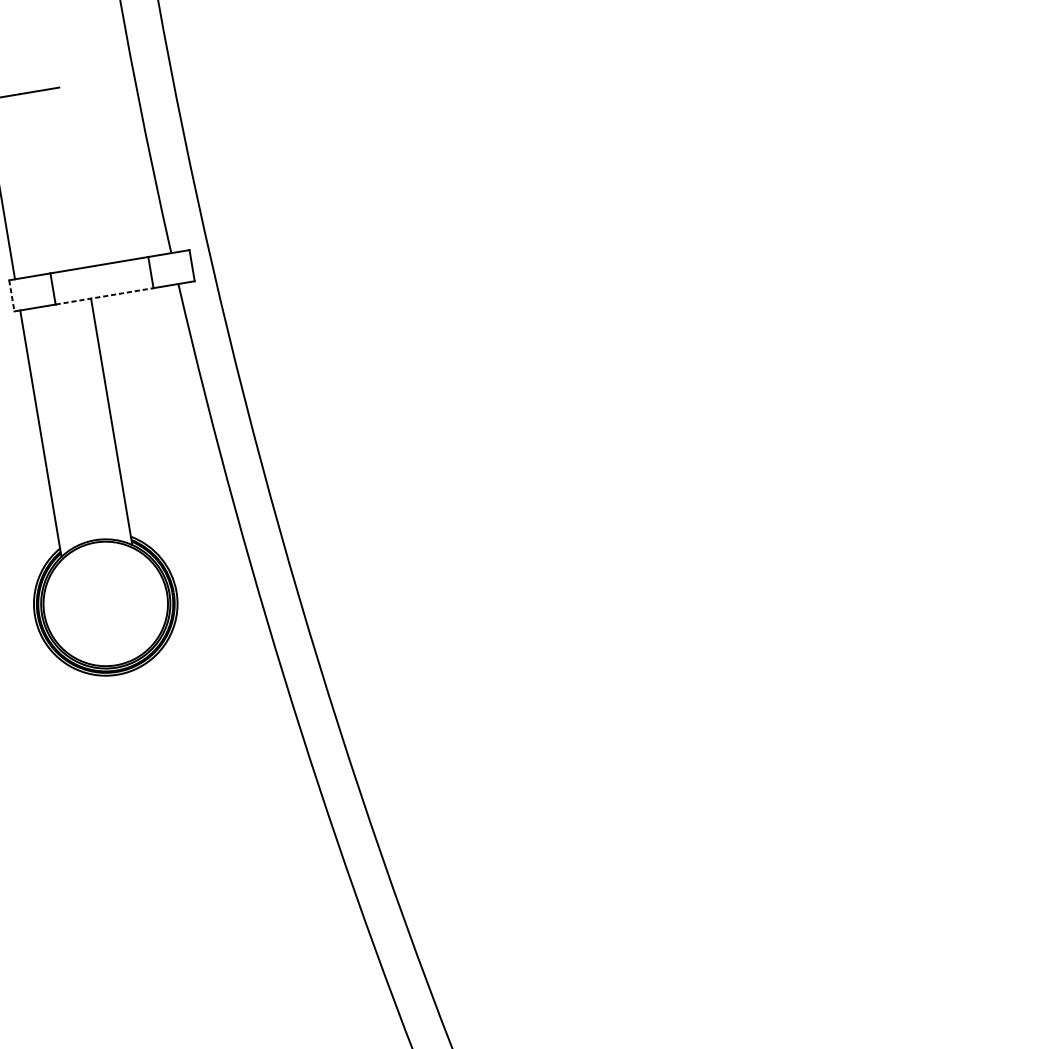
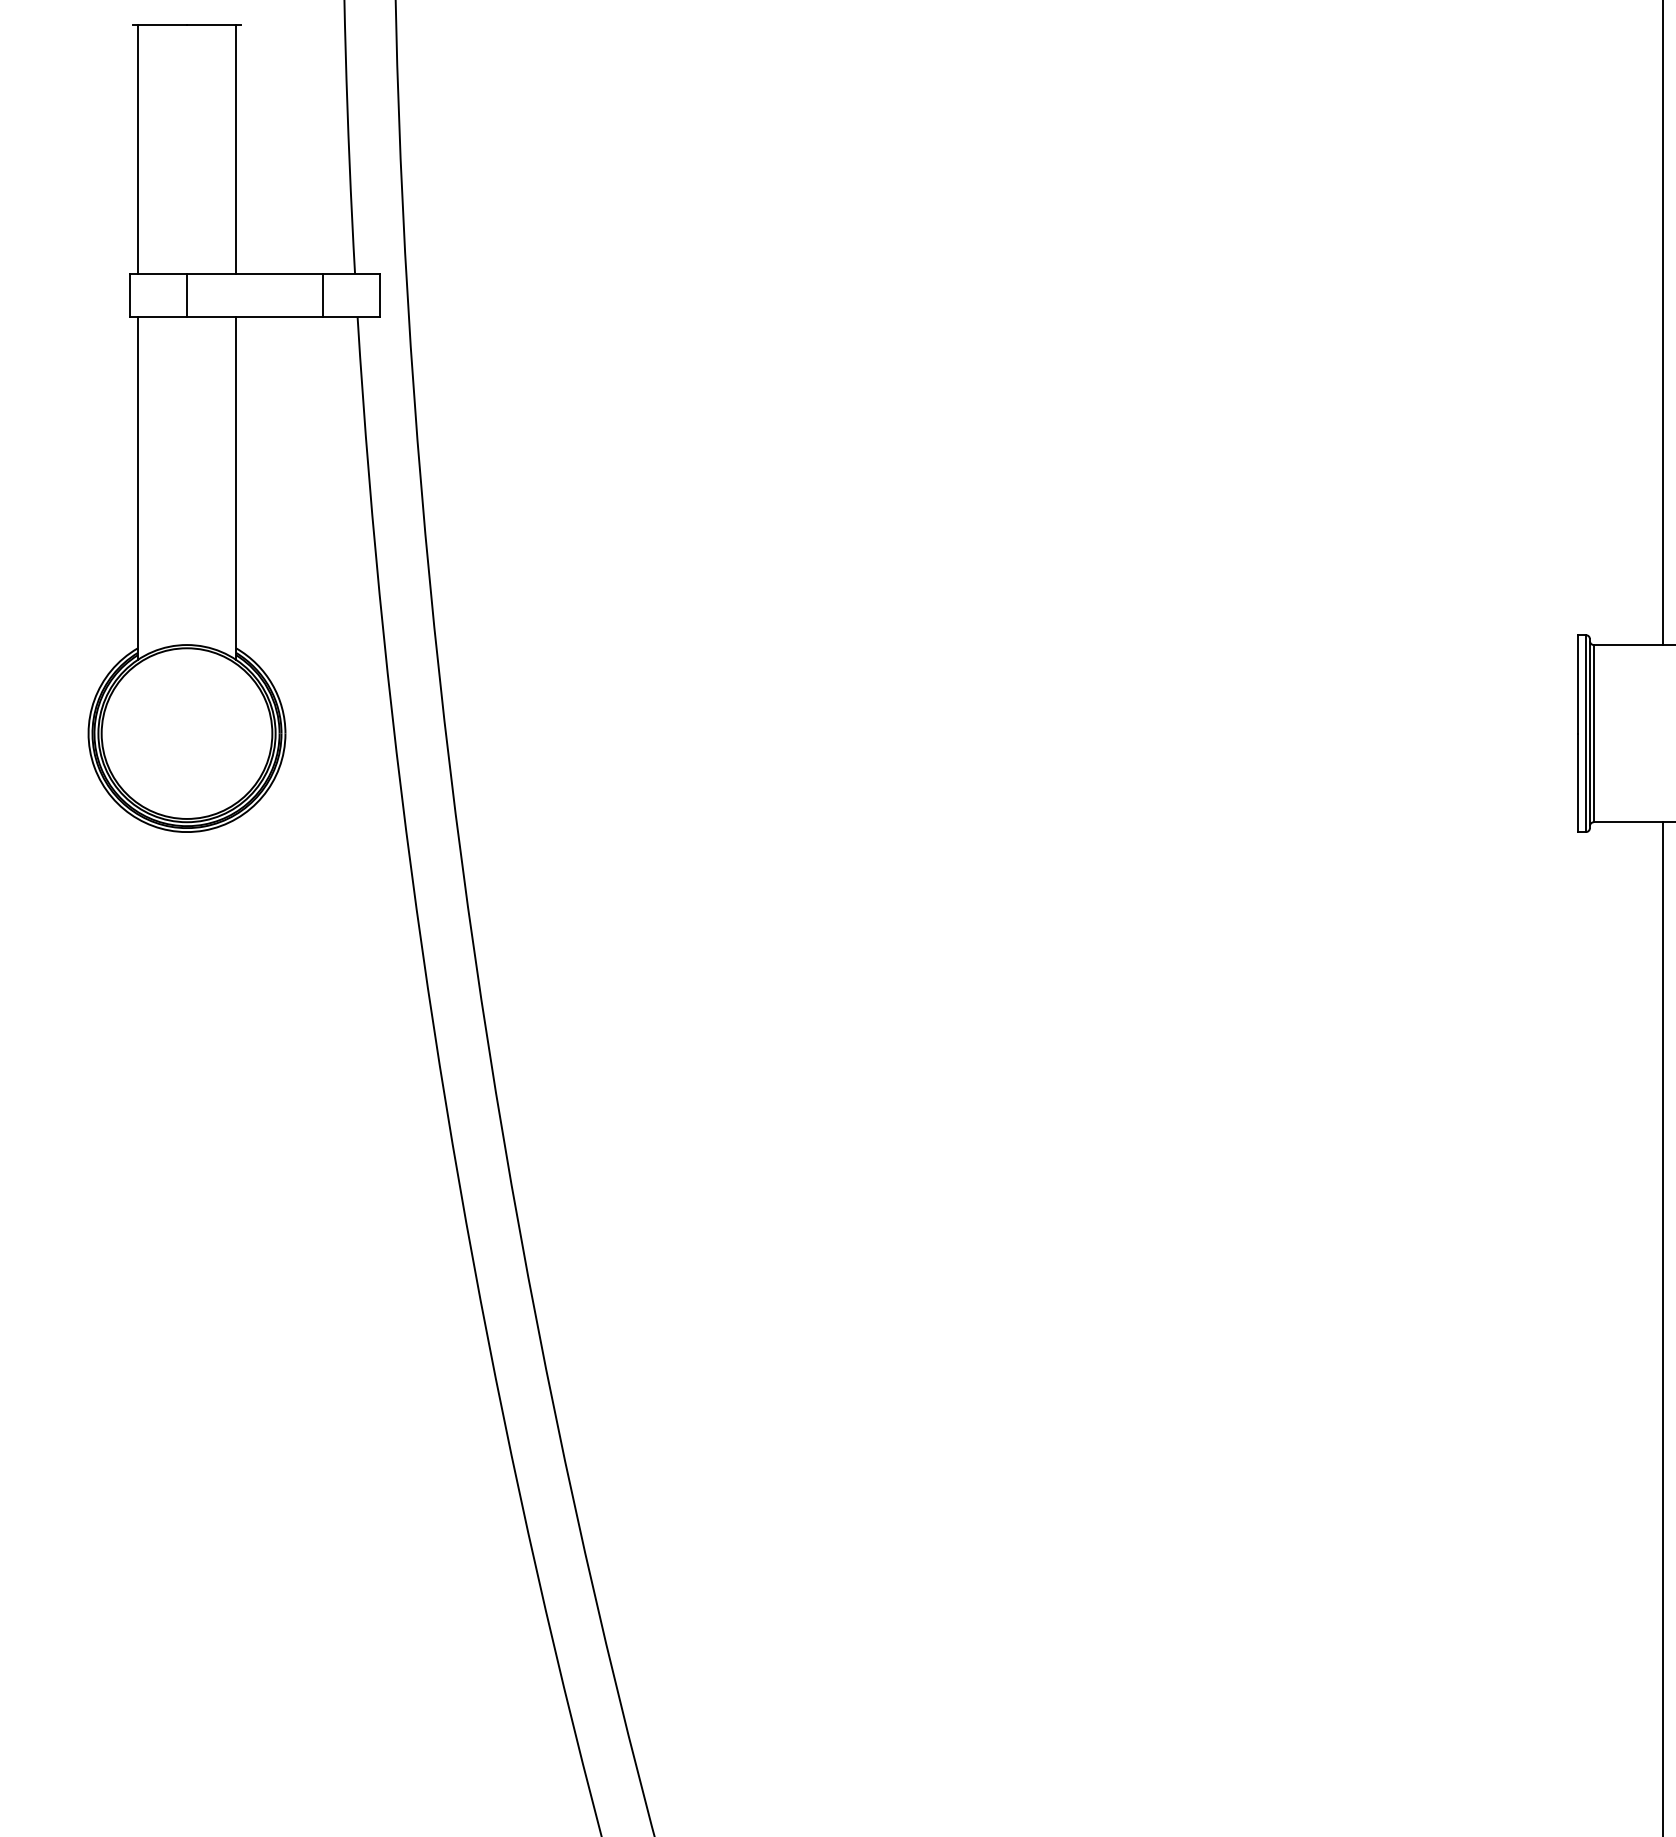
line: (71, 177) -> (236, 149), added
line: (11, 295) -> (129, 295), dashed -> solid
line: (104, 296) -> (255, 317), dashed -> solid

